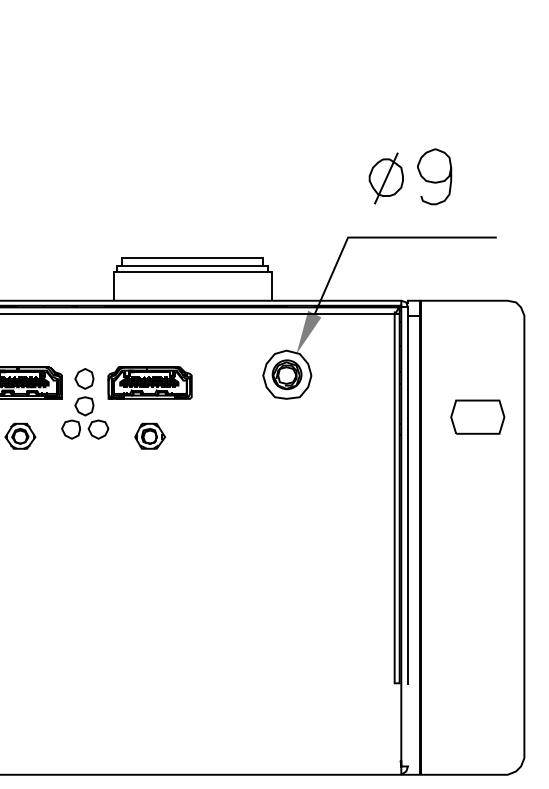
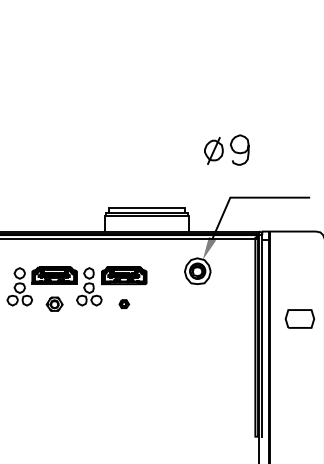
part: (409, 175) -> (226, 149), moved
part: (476, 416) -> (299, 318), moved
part: (150, 434) -> (124, 303), size x0.6

